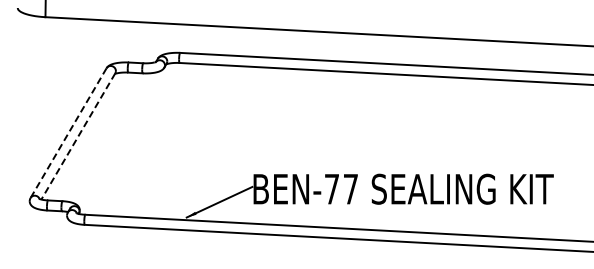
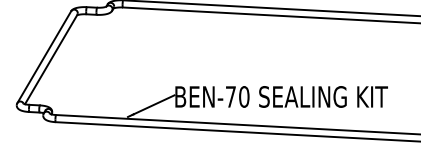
line: (68, 133) -> (44, 57), dashed -> solid
line: (78, 136) -> (51, 59), dashed -> solid
text: (350, 188) -> (244, 96), BEN-77 -> BEN-70

